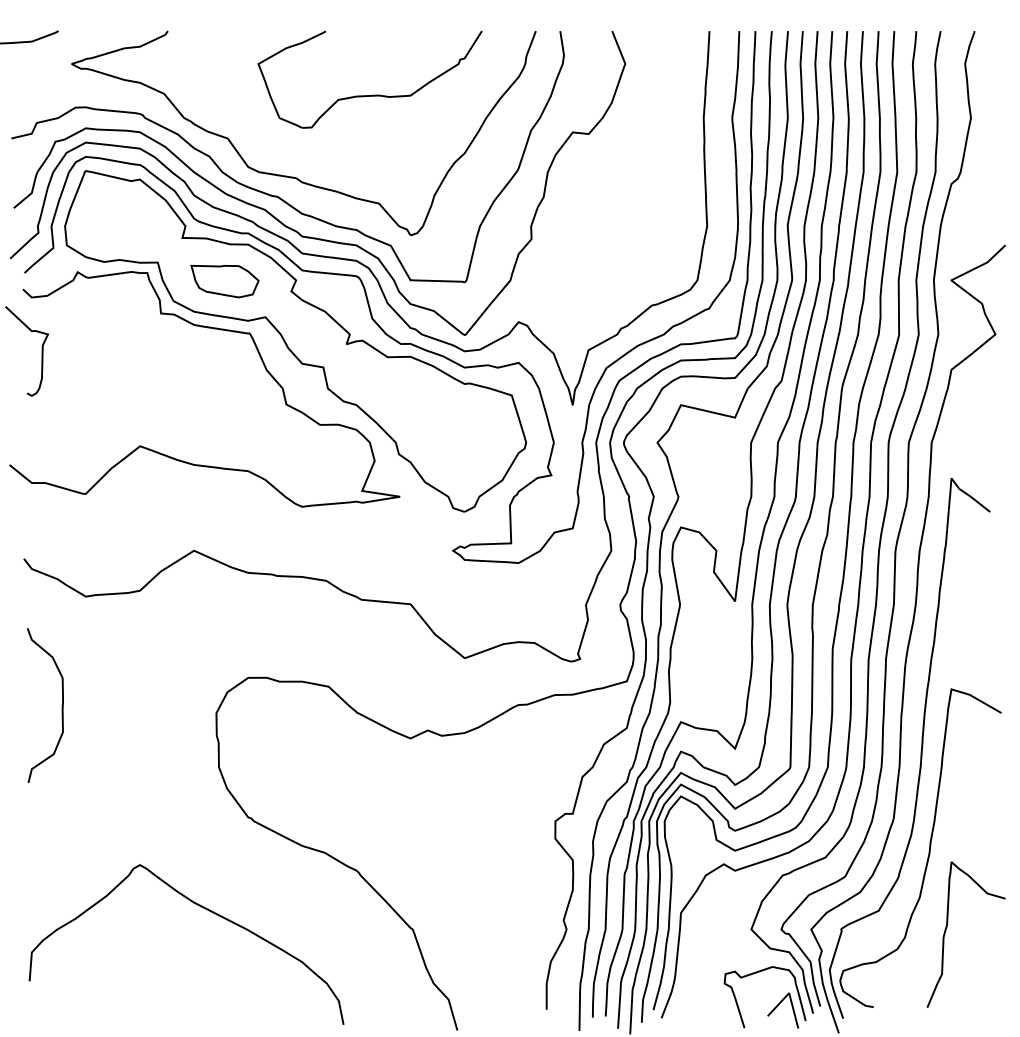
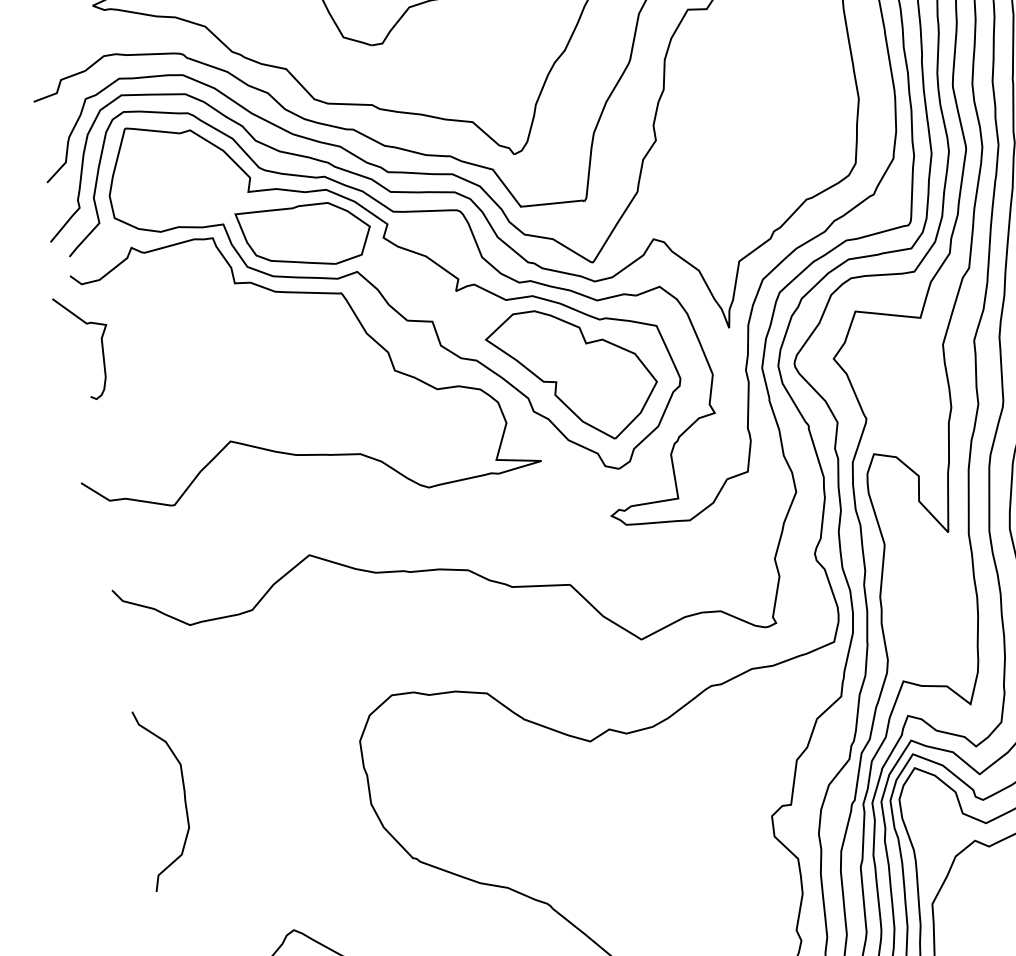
part: (224, 281) -> (304, 236), size x1.67
part: (435, 427) -> (572, 374), added
curve: (61, 705) -> (183, 796), moved

